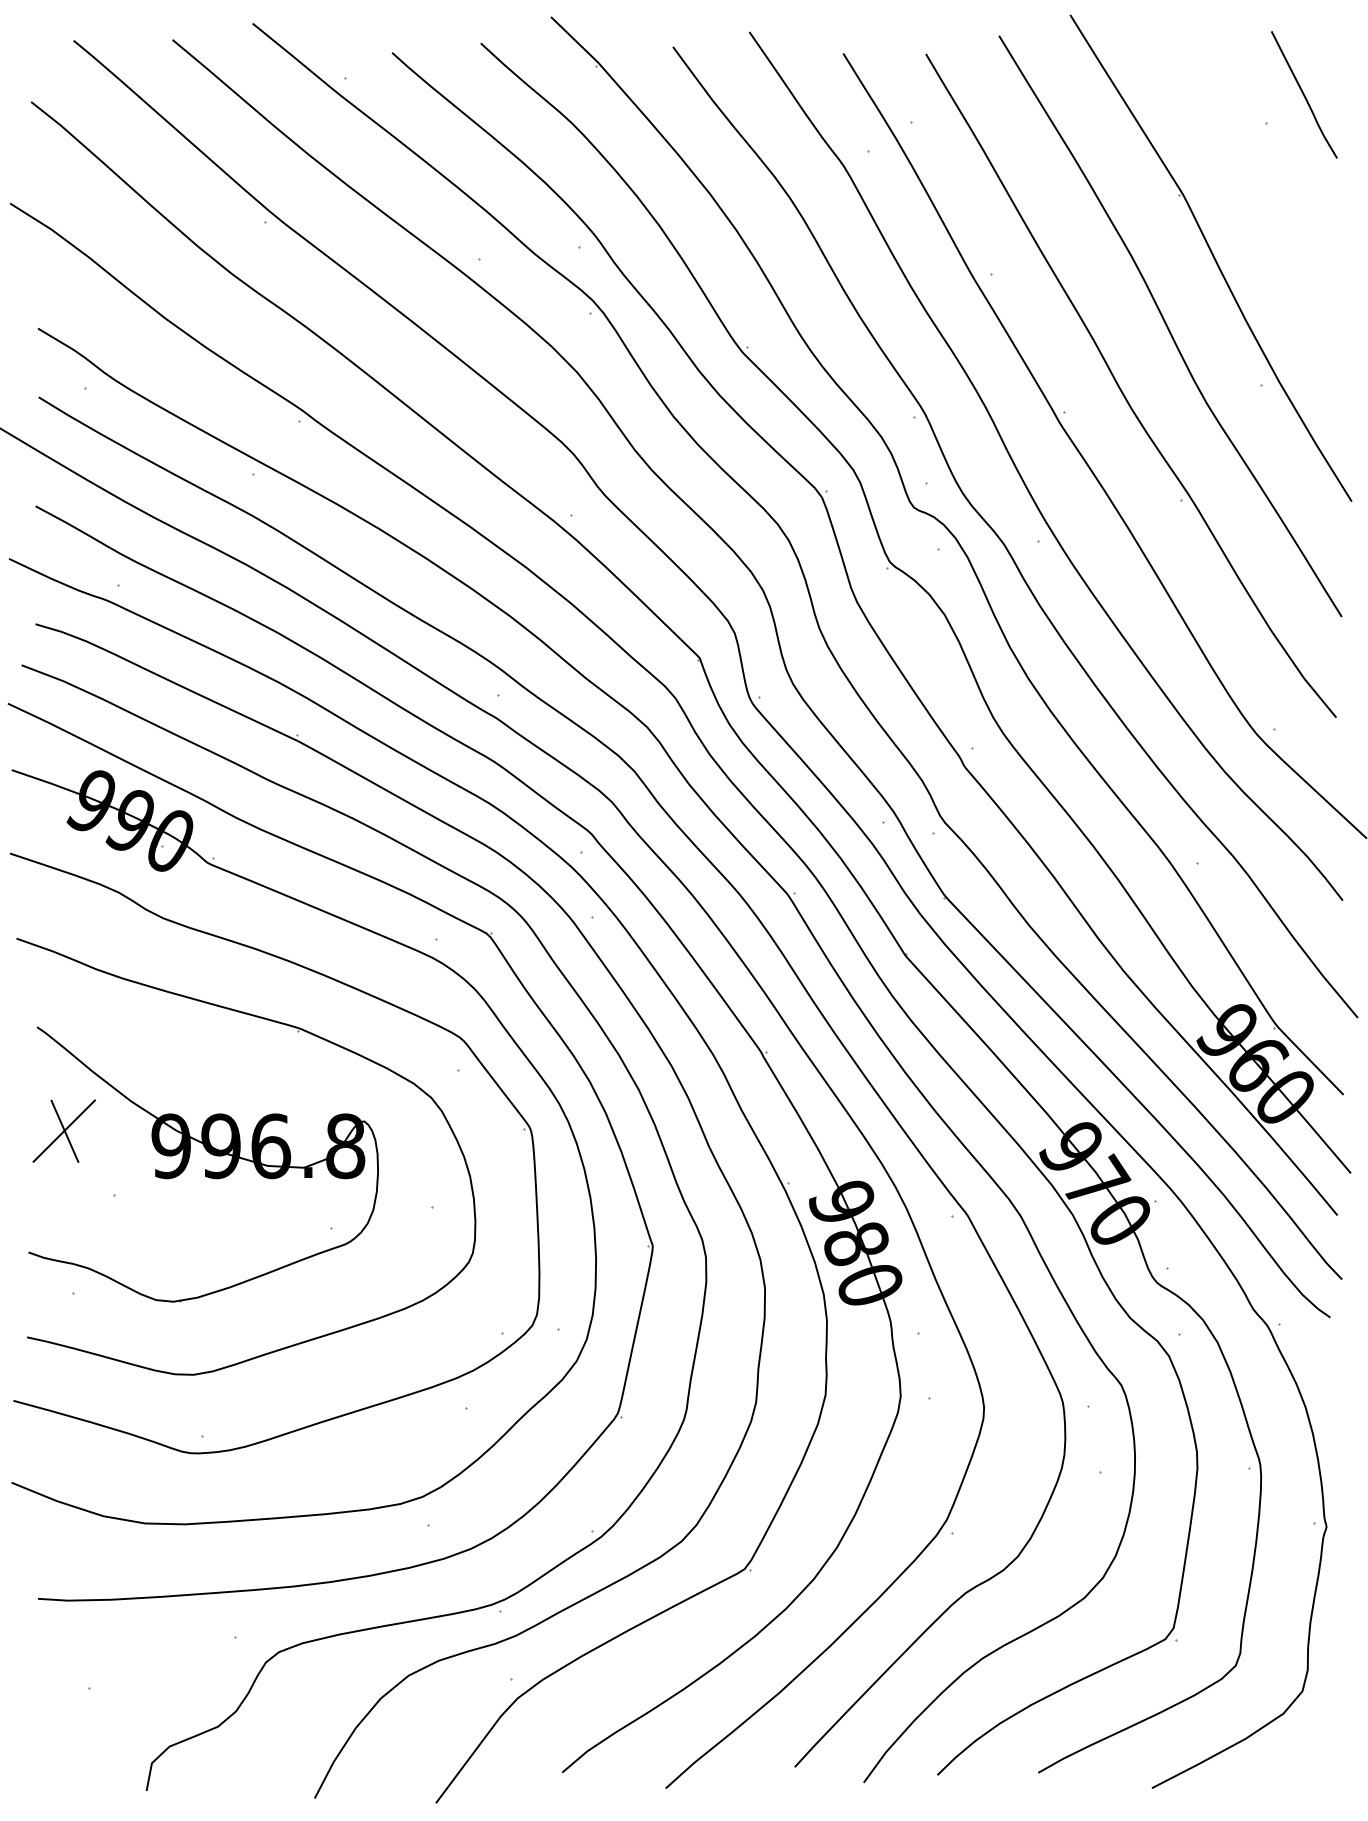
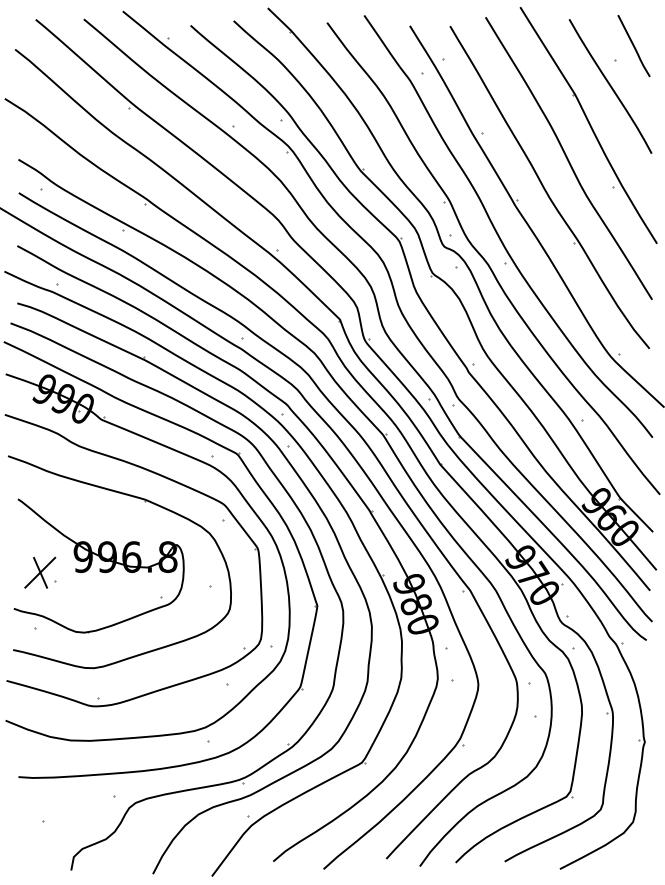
curve: (1255, 178) -> (610, 86), added
part: (64, 1130) -> (40, 572), moved

